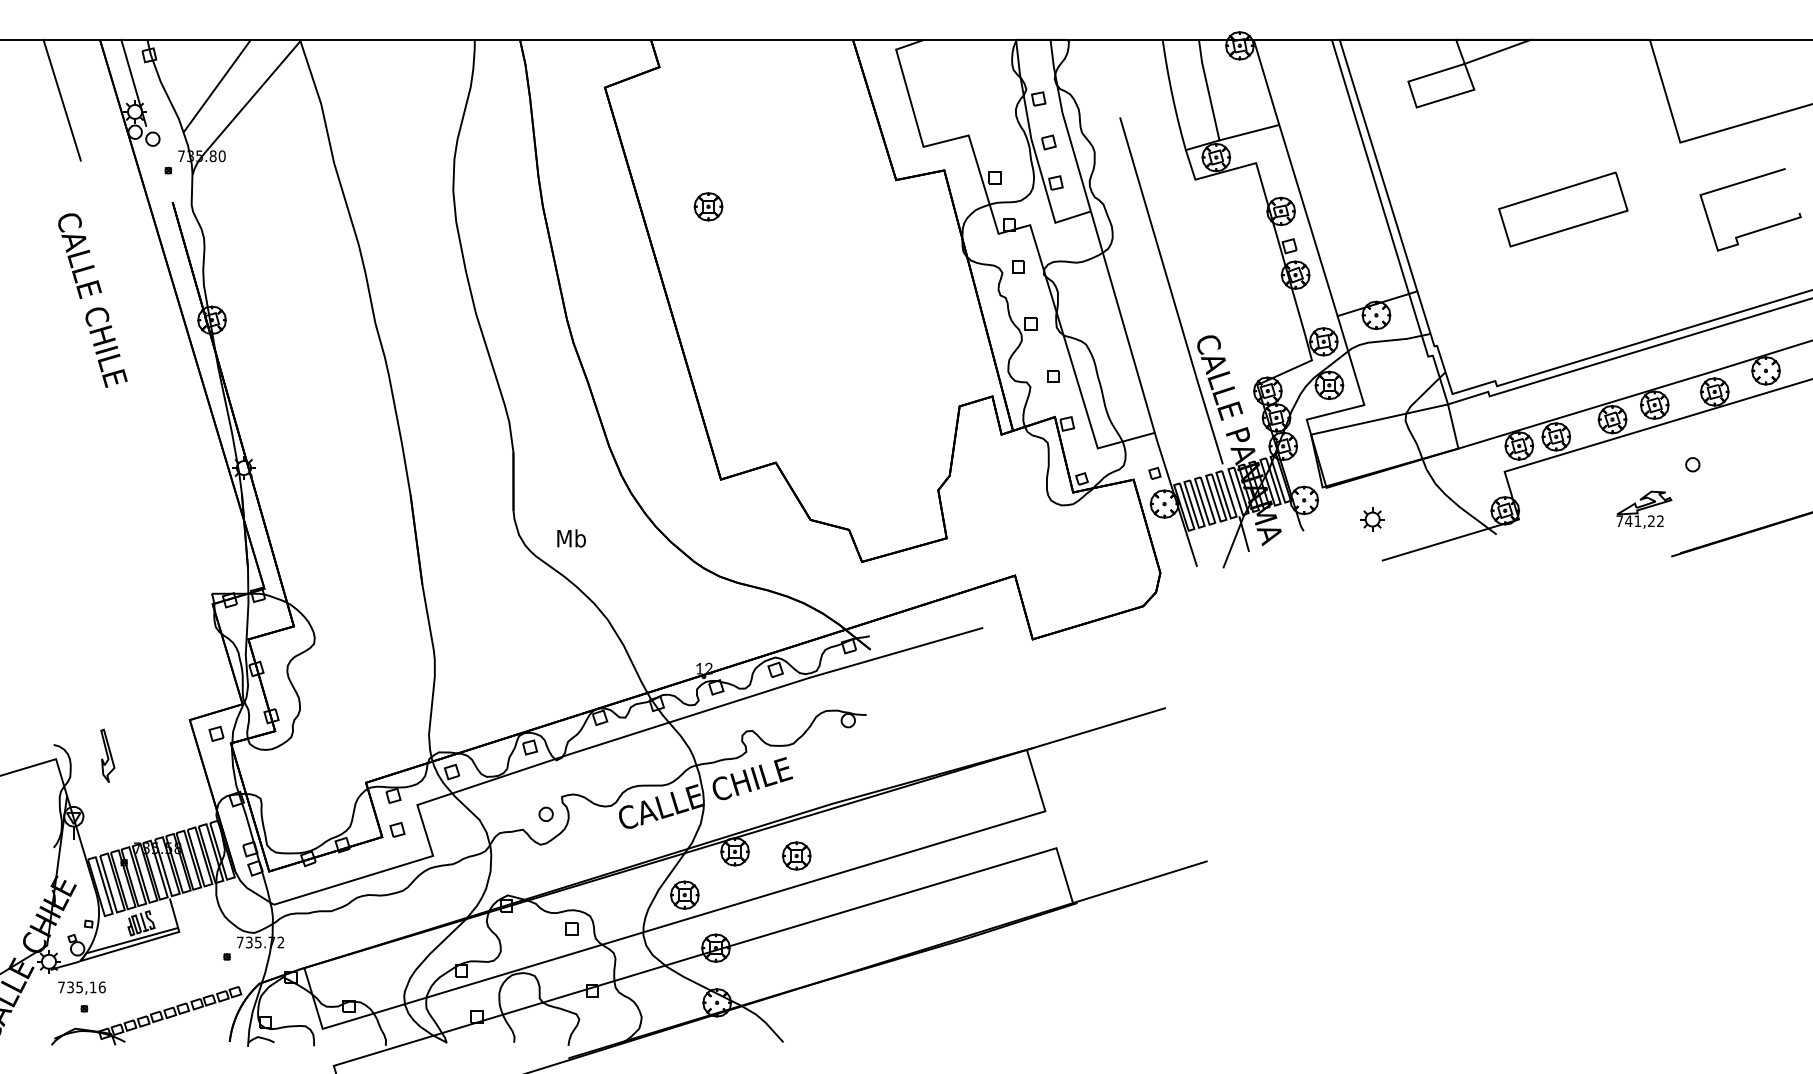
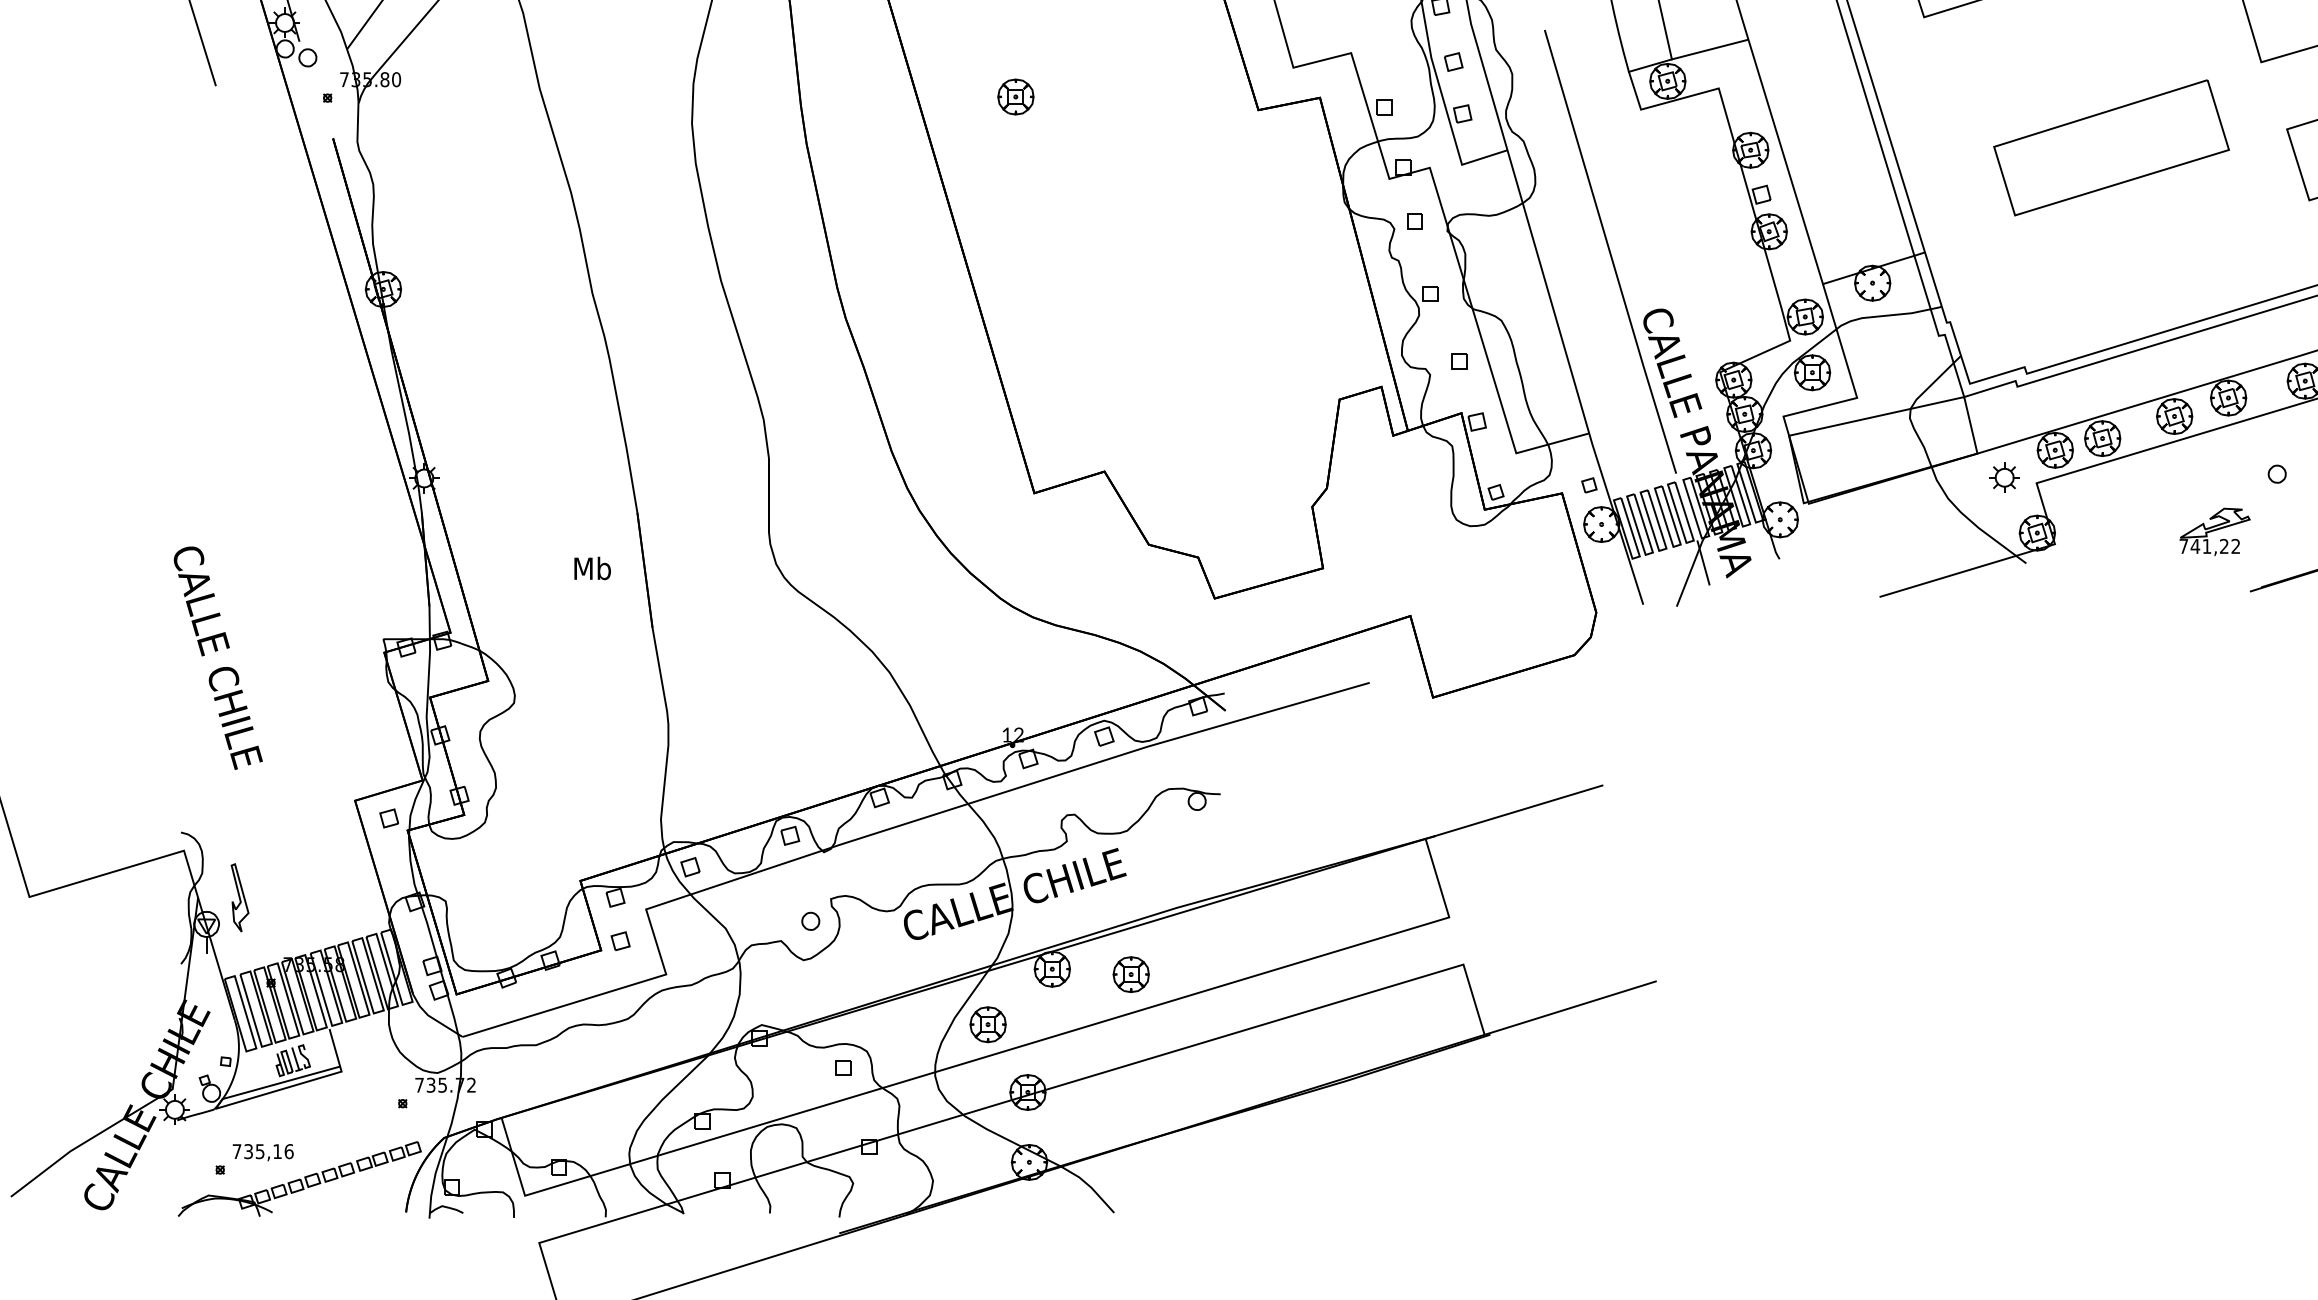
part: (708, 206) -> (1015, 96), moved
part: (1563, 209) -> (2111, 147), size x1.43
text: (92, 300) -> (217, 658), moved
part: (1372, 519) -> (2004, 477), moved
text: (571, 538) -> (592, 568), moved
curve: (107, 755) -> (239, 897), moved
text: (81, 987) -> (262, 1151), moved

